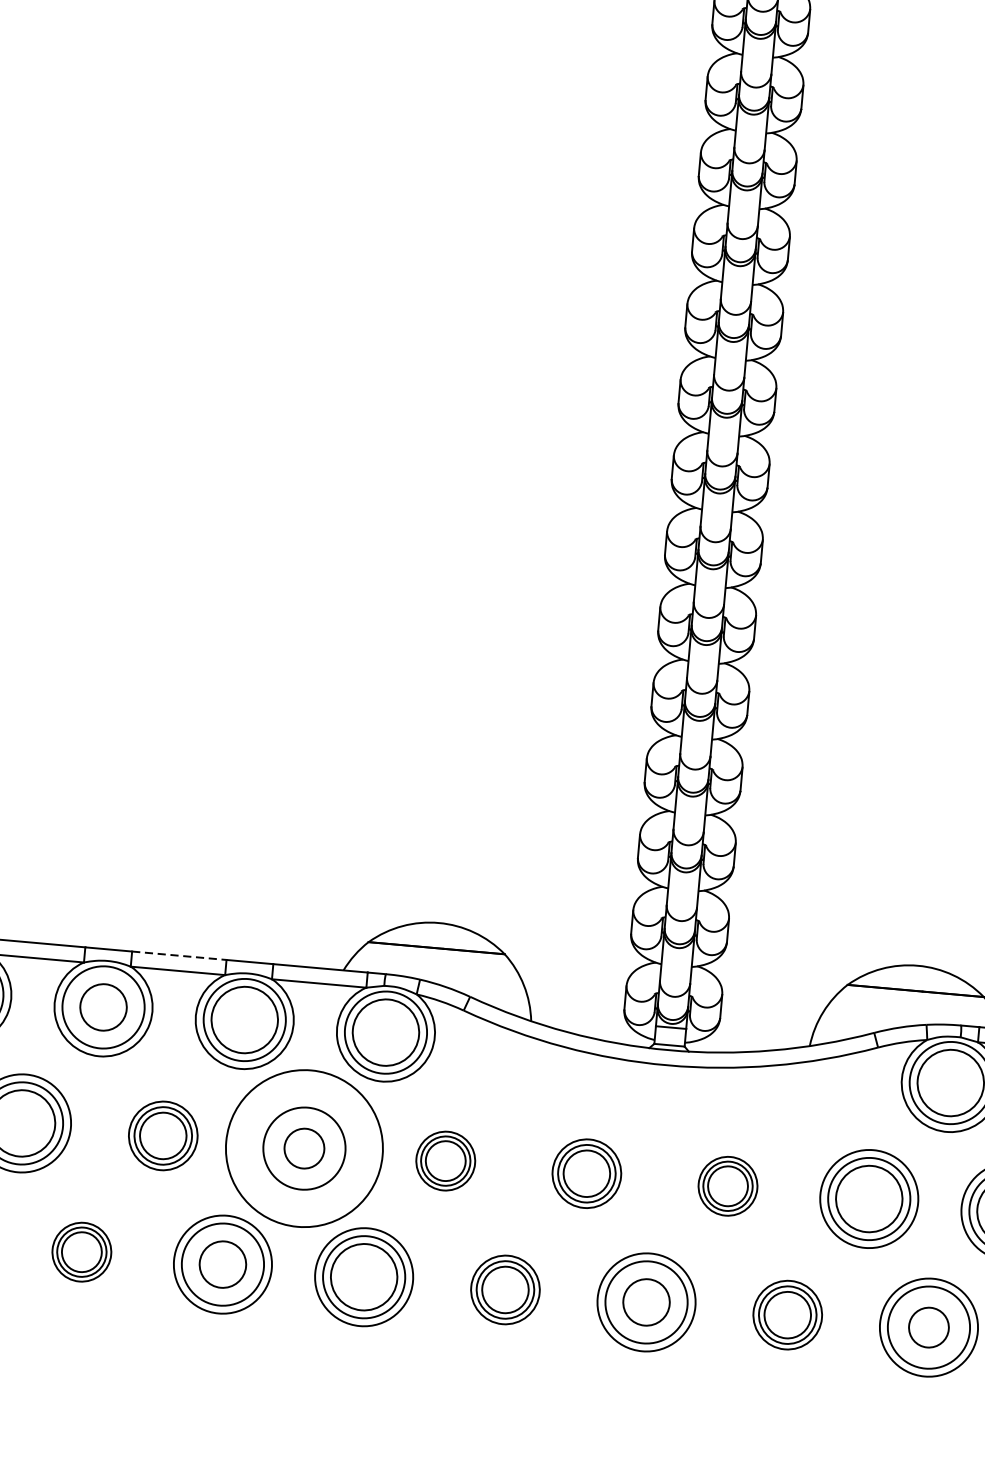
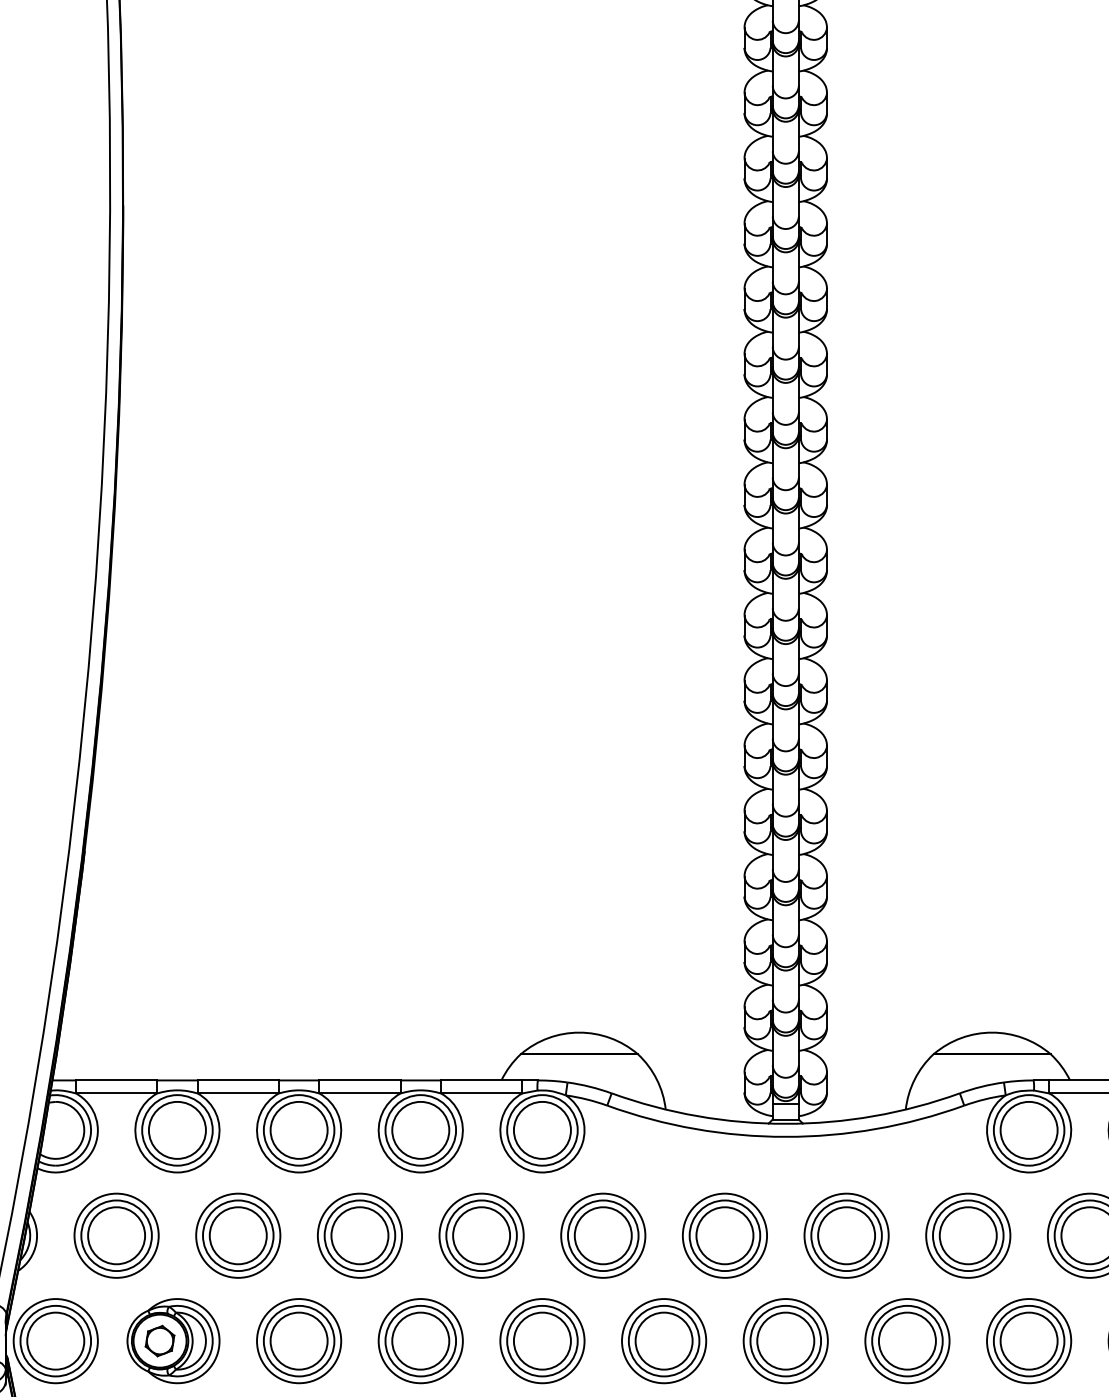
line: (178, 955) -> (359, 1080), dashed -> solid
circle: (102, 1006) -> (298, 1129), size x1.43
part: (162, 1135) -> (359, 1235), size x1.43
circle: (304, 1148) -> (481, 1235), size x0.62
circle: (304, 1148) -> (481, 1235), size x1.67
part: (445, 1160) -> (603, 1235), size x1.67
part: (586, 1173) -> (724, 1235), size x1.43
part: (727, 1186) -> (846, 1235), size x1.67
part: (82, 1252) -> (299, 1341), size x1.67
circle: (222, 1263) -> (420, 1340), size x1.43
part: (505, 1290) -> (664, 1341), size x1.43
circle: (646, 1301) -> (785, 1340), size x1.43
part: (787, 1315) -> (907, 1341), size x1.43
circle: (928, 1326) -> (1028, 1340), size x1.67

